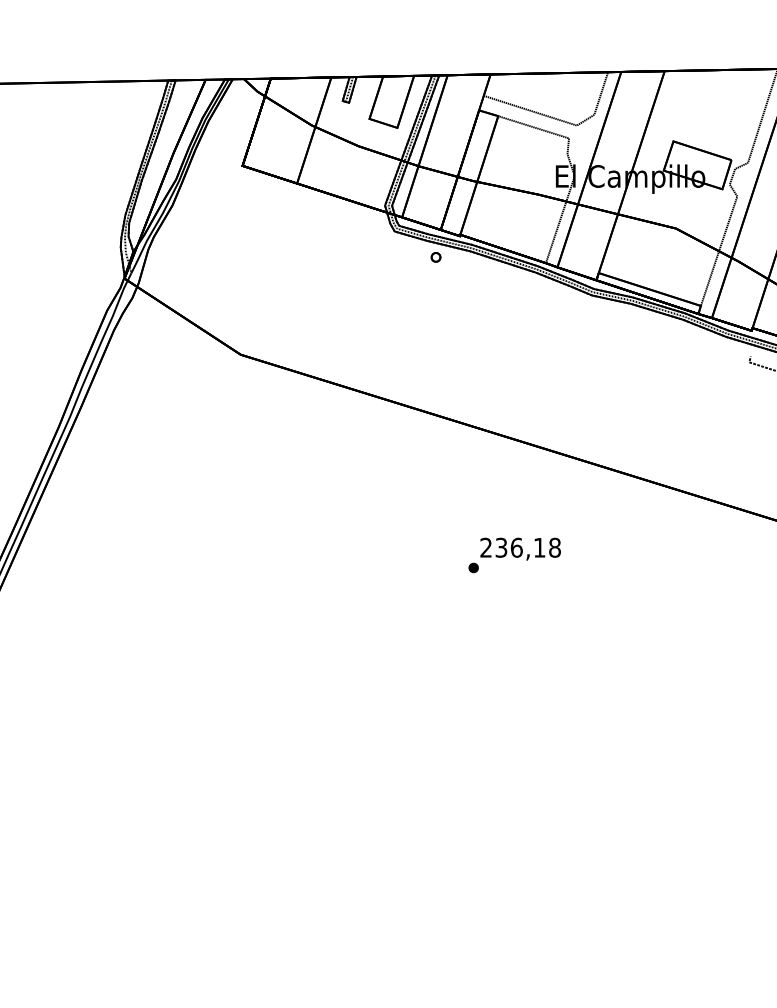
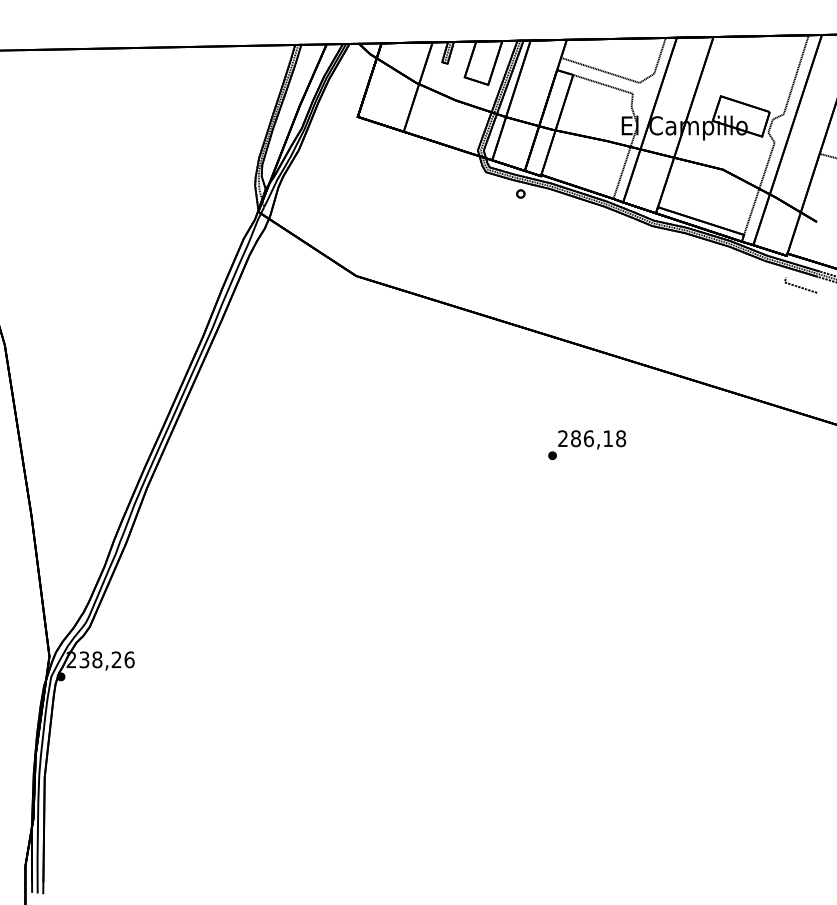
text: (500, 547) -> (575, 438), 236,18 -> 286,18

